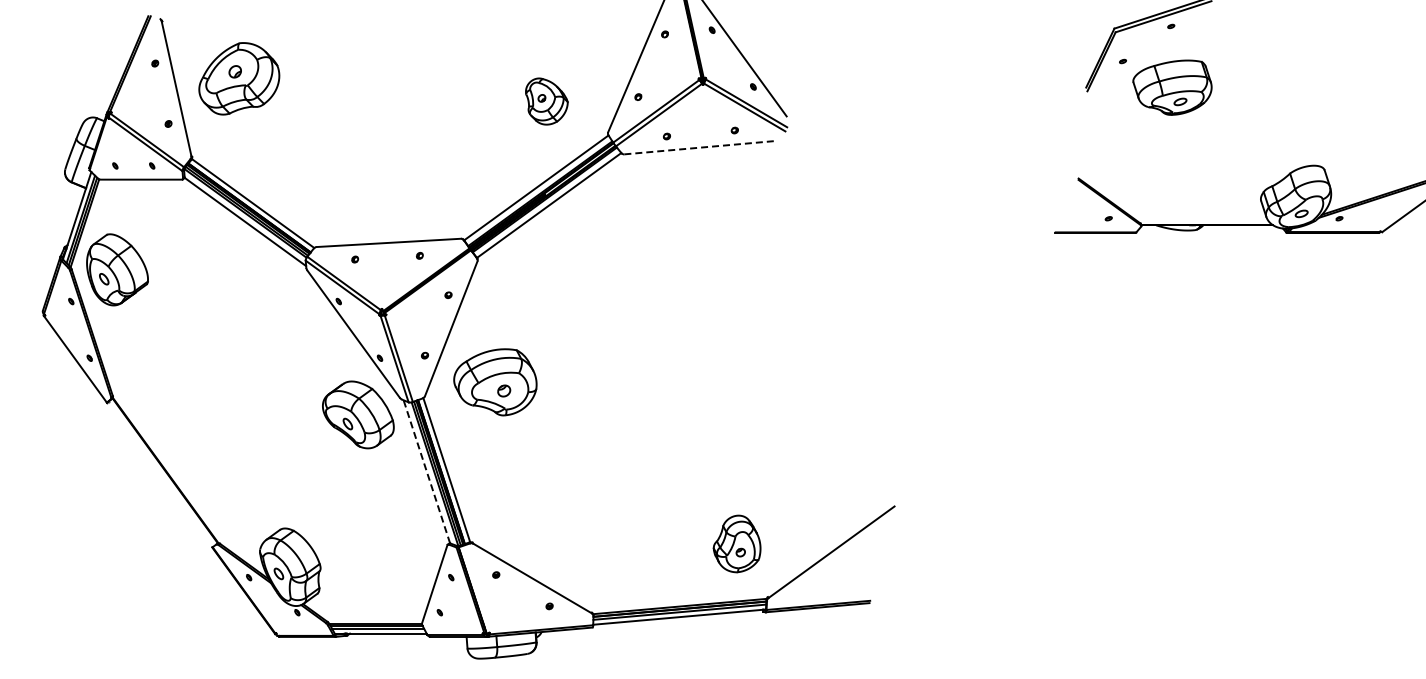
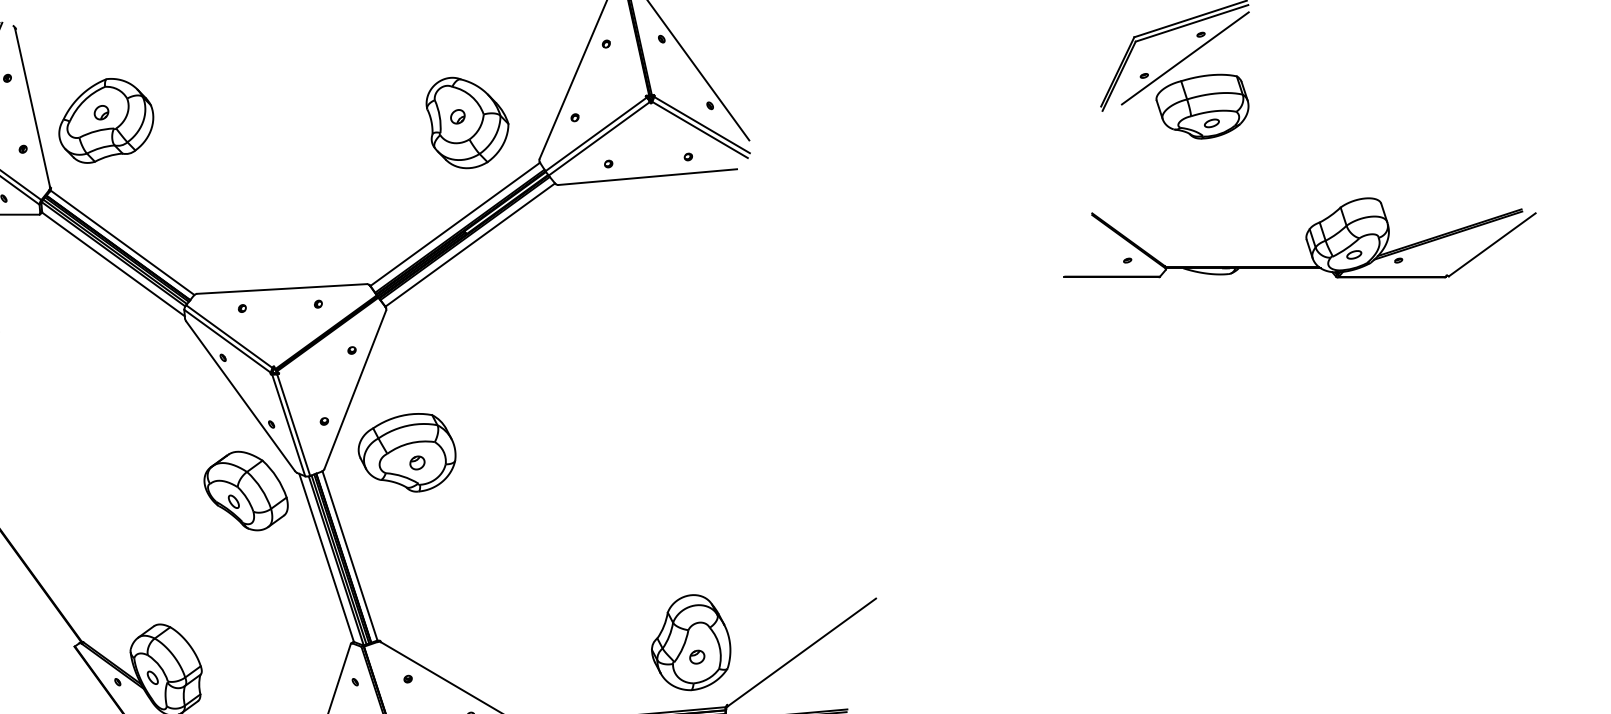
line: (1157, 46) -> (1184, 58), added
part: (239, 78) -> (106, 120), moved
part: (546, 101) -> (467, 122), size x1.67
line: (700, 147) -> (648, 176), dashed -> solid
line: (426, 471) -> (326, 557), dashed -> solid
part: (736, 543) -> (690, 642), size x1.43

